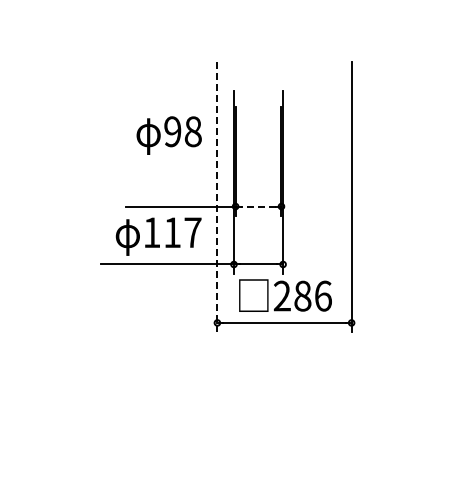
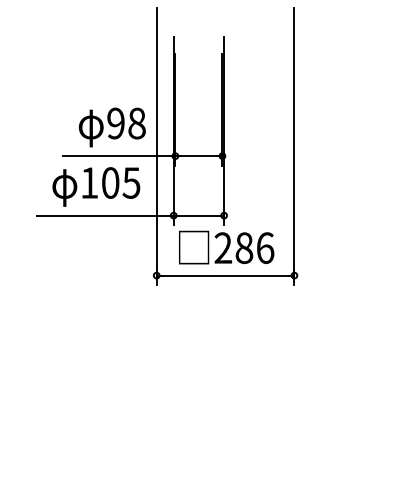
text: (168, 135) -> (111, 127), moved
line: (217, 197) -> (156, 146), dashed -> solid
line: (258, 206) -> (198, 156), dashed -> solid
text: (182, 232) -> (120, 182), 117 -> 105

